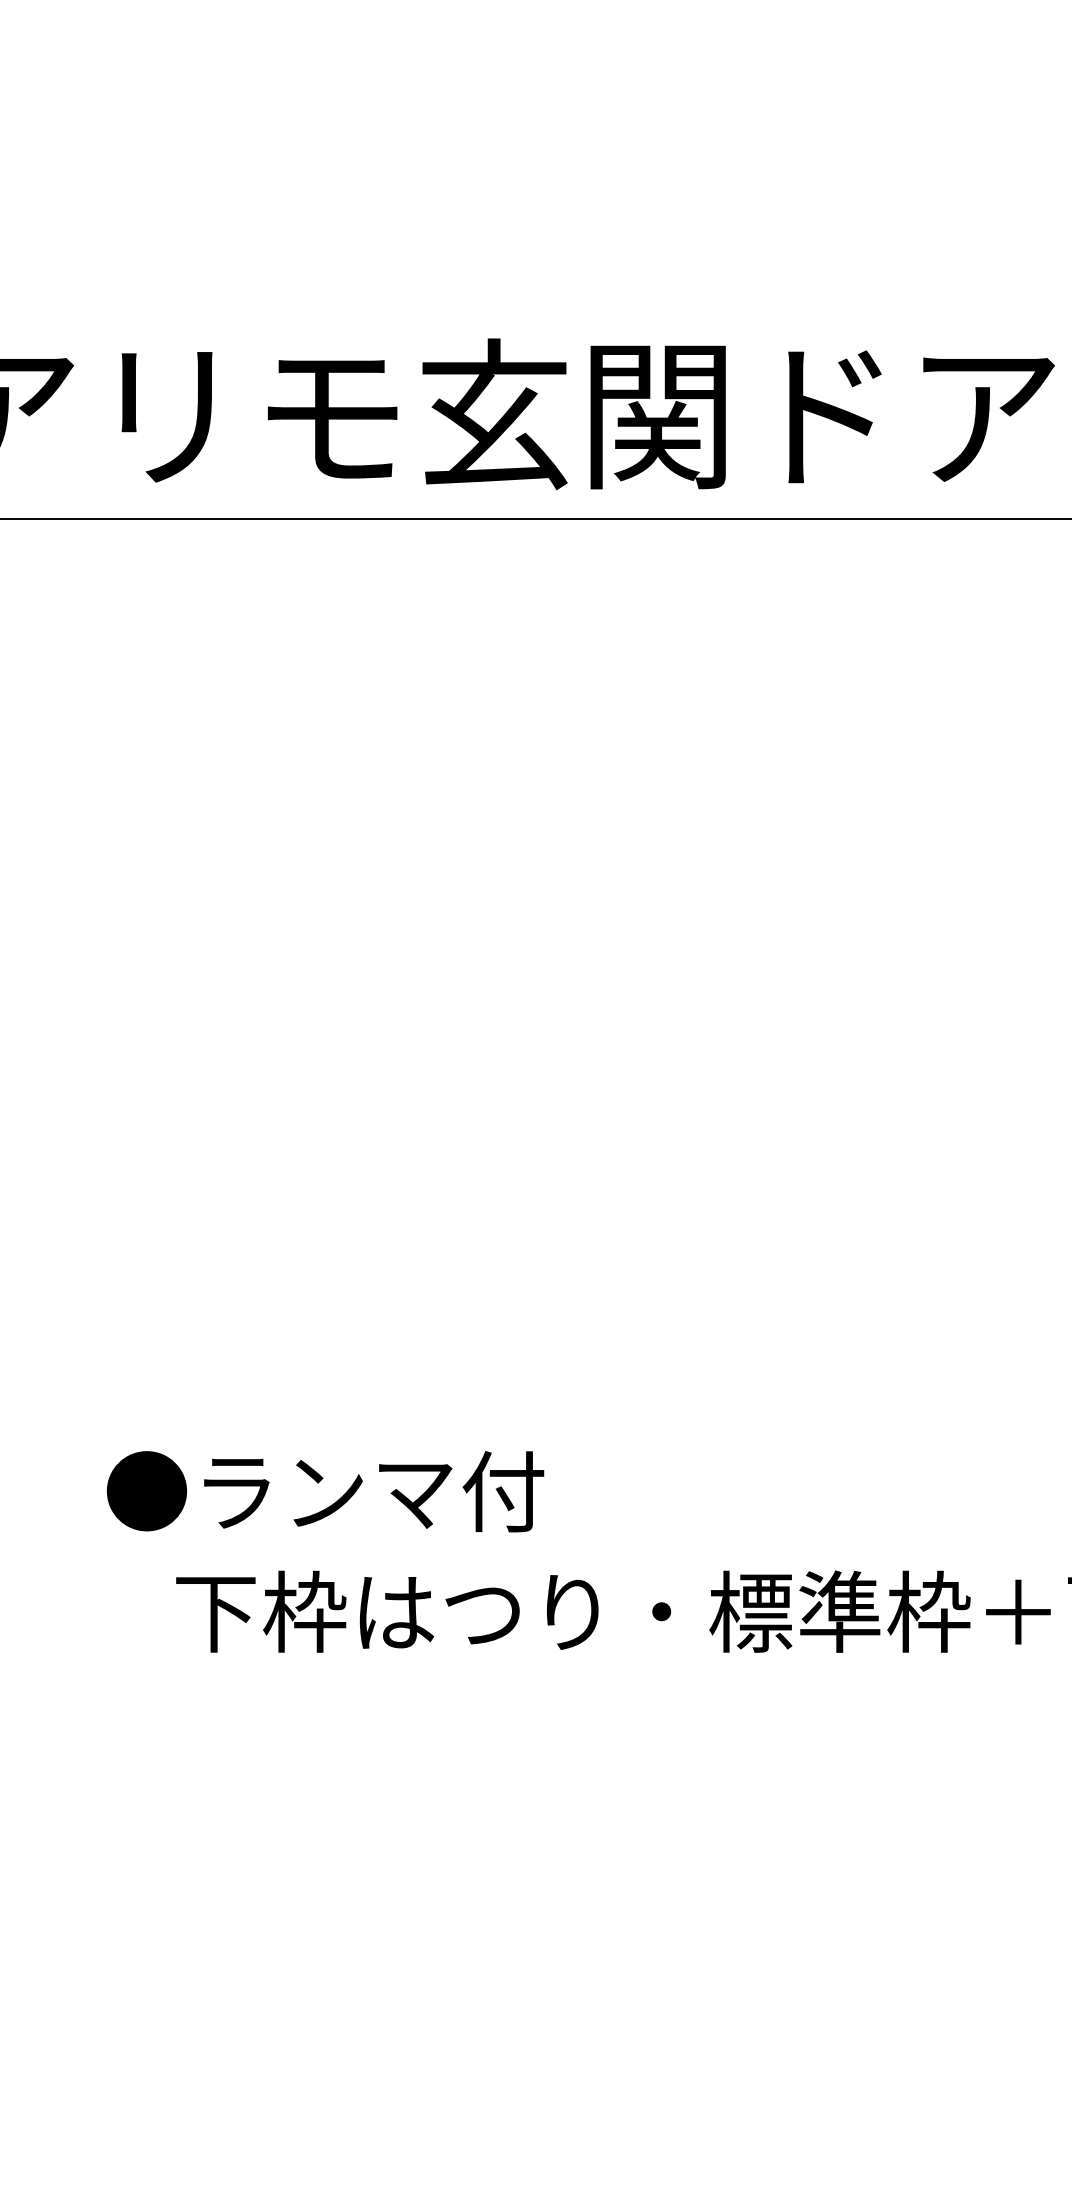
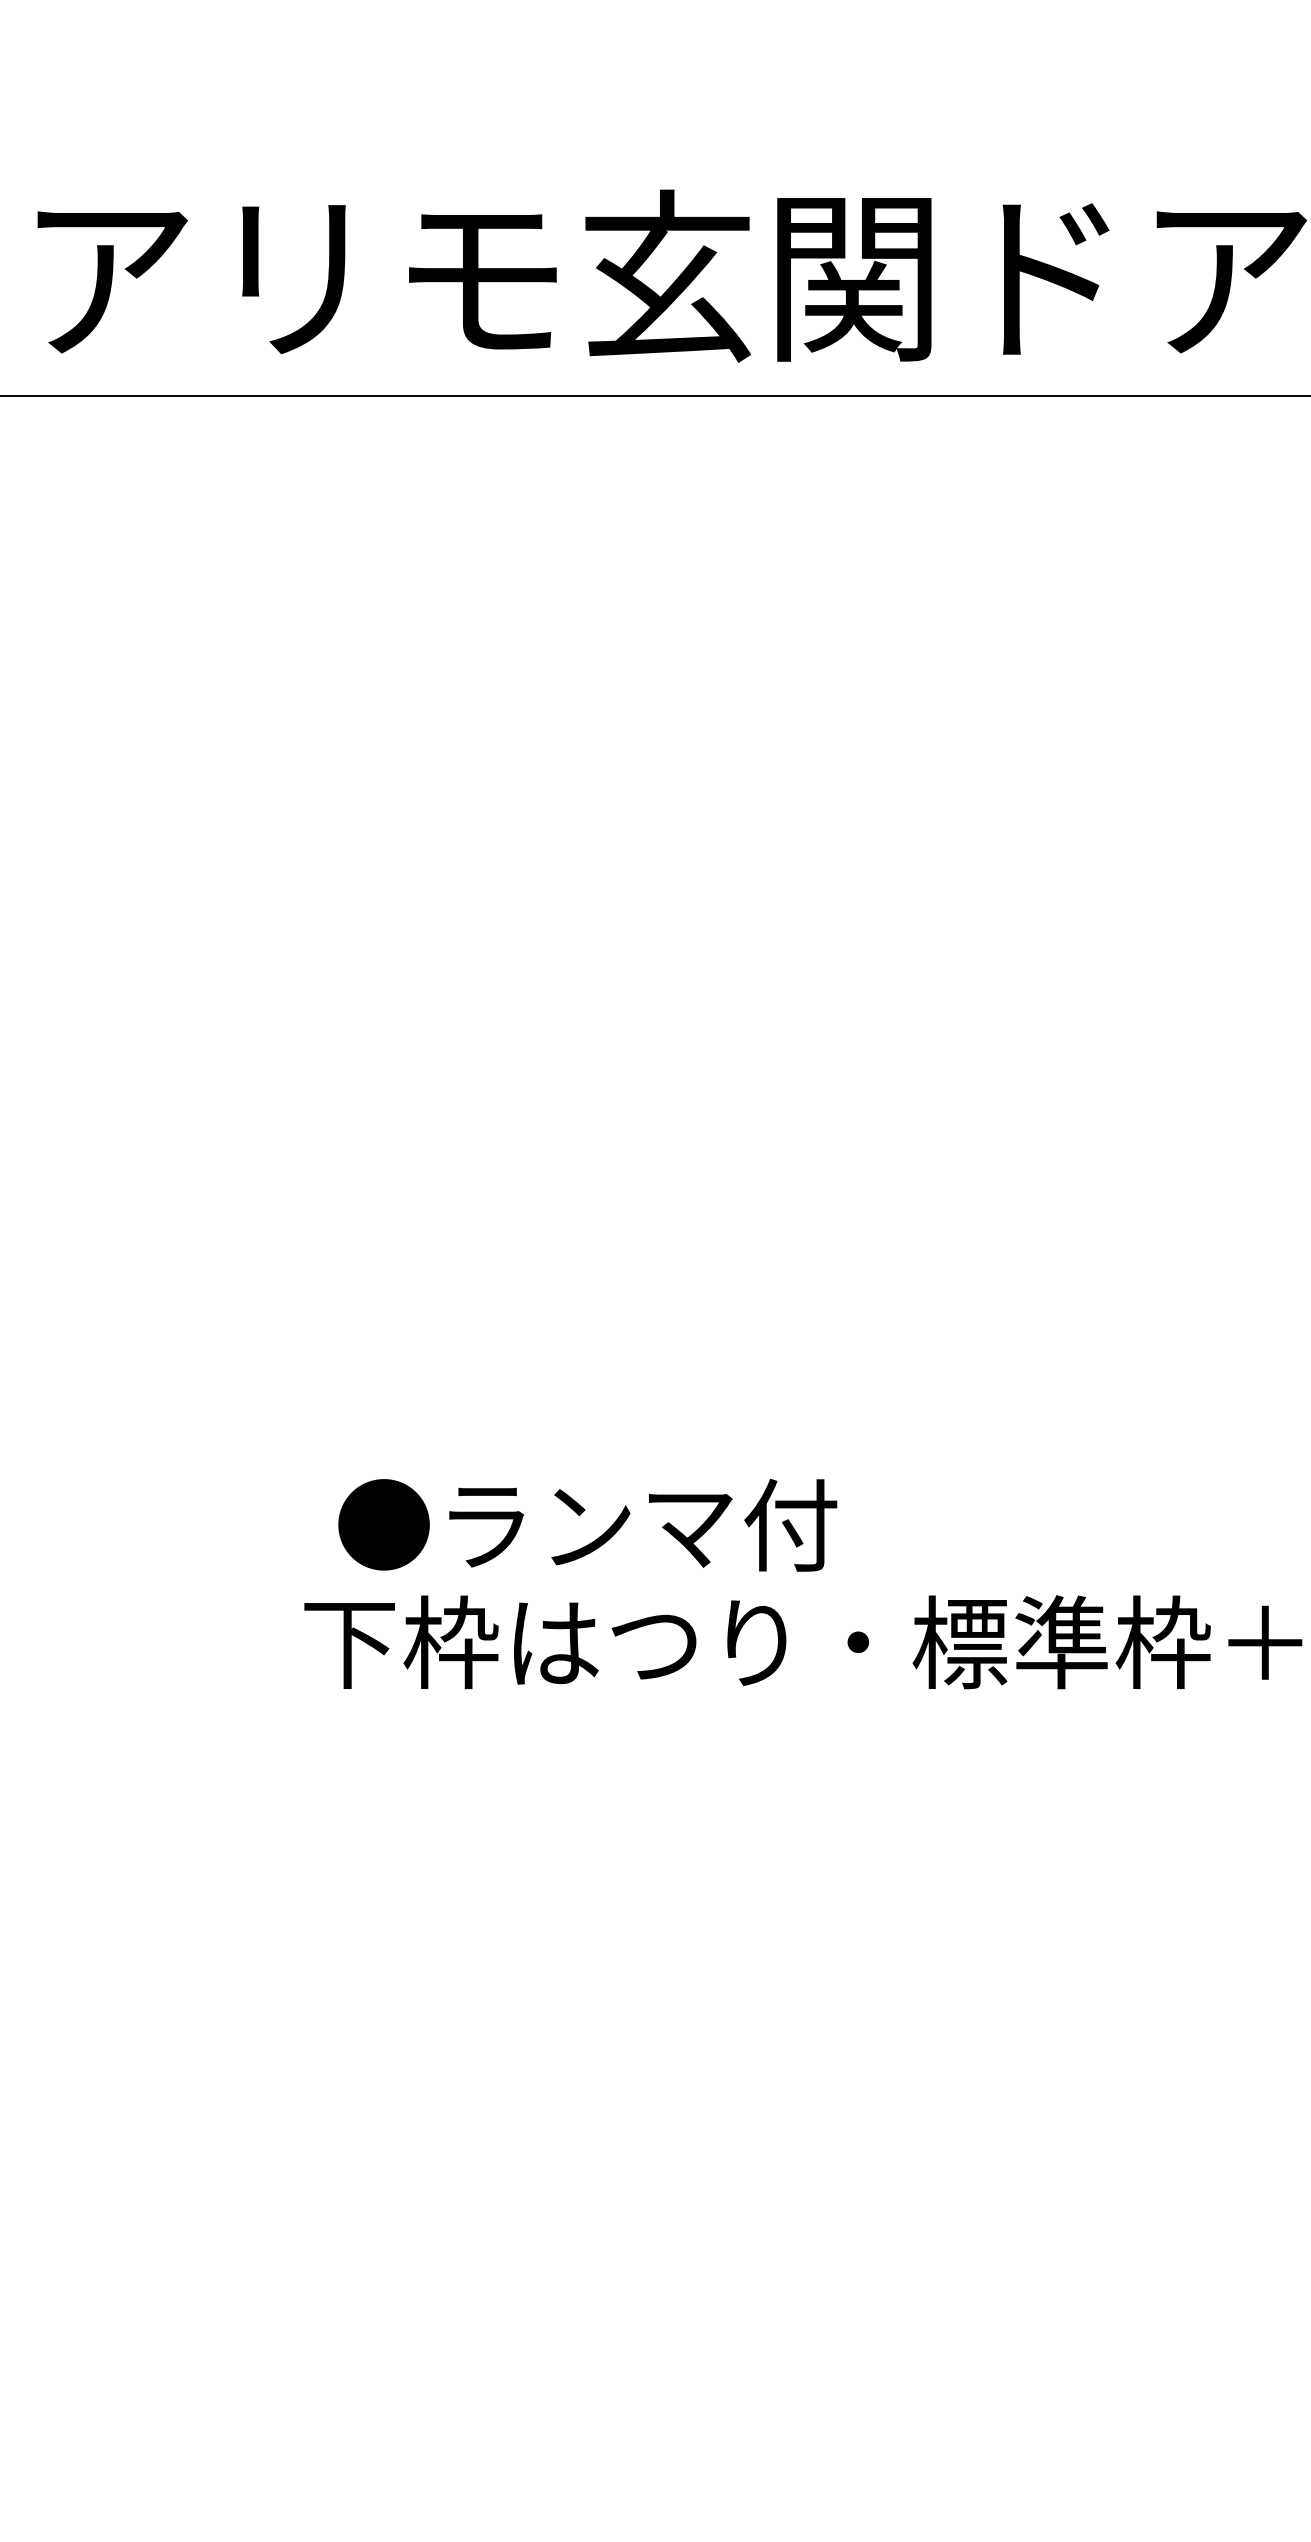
text: (325, 1490) -> (587, 1524), moved

